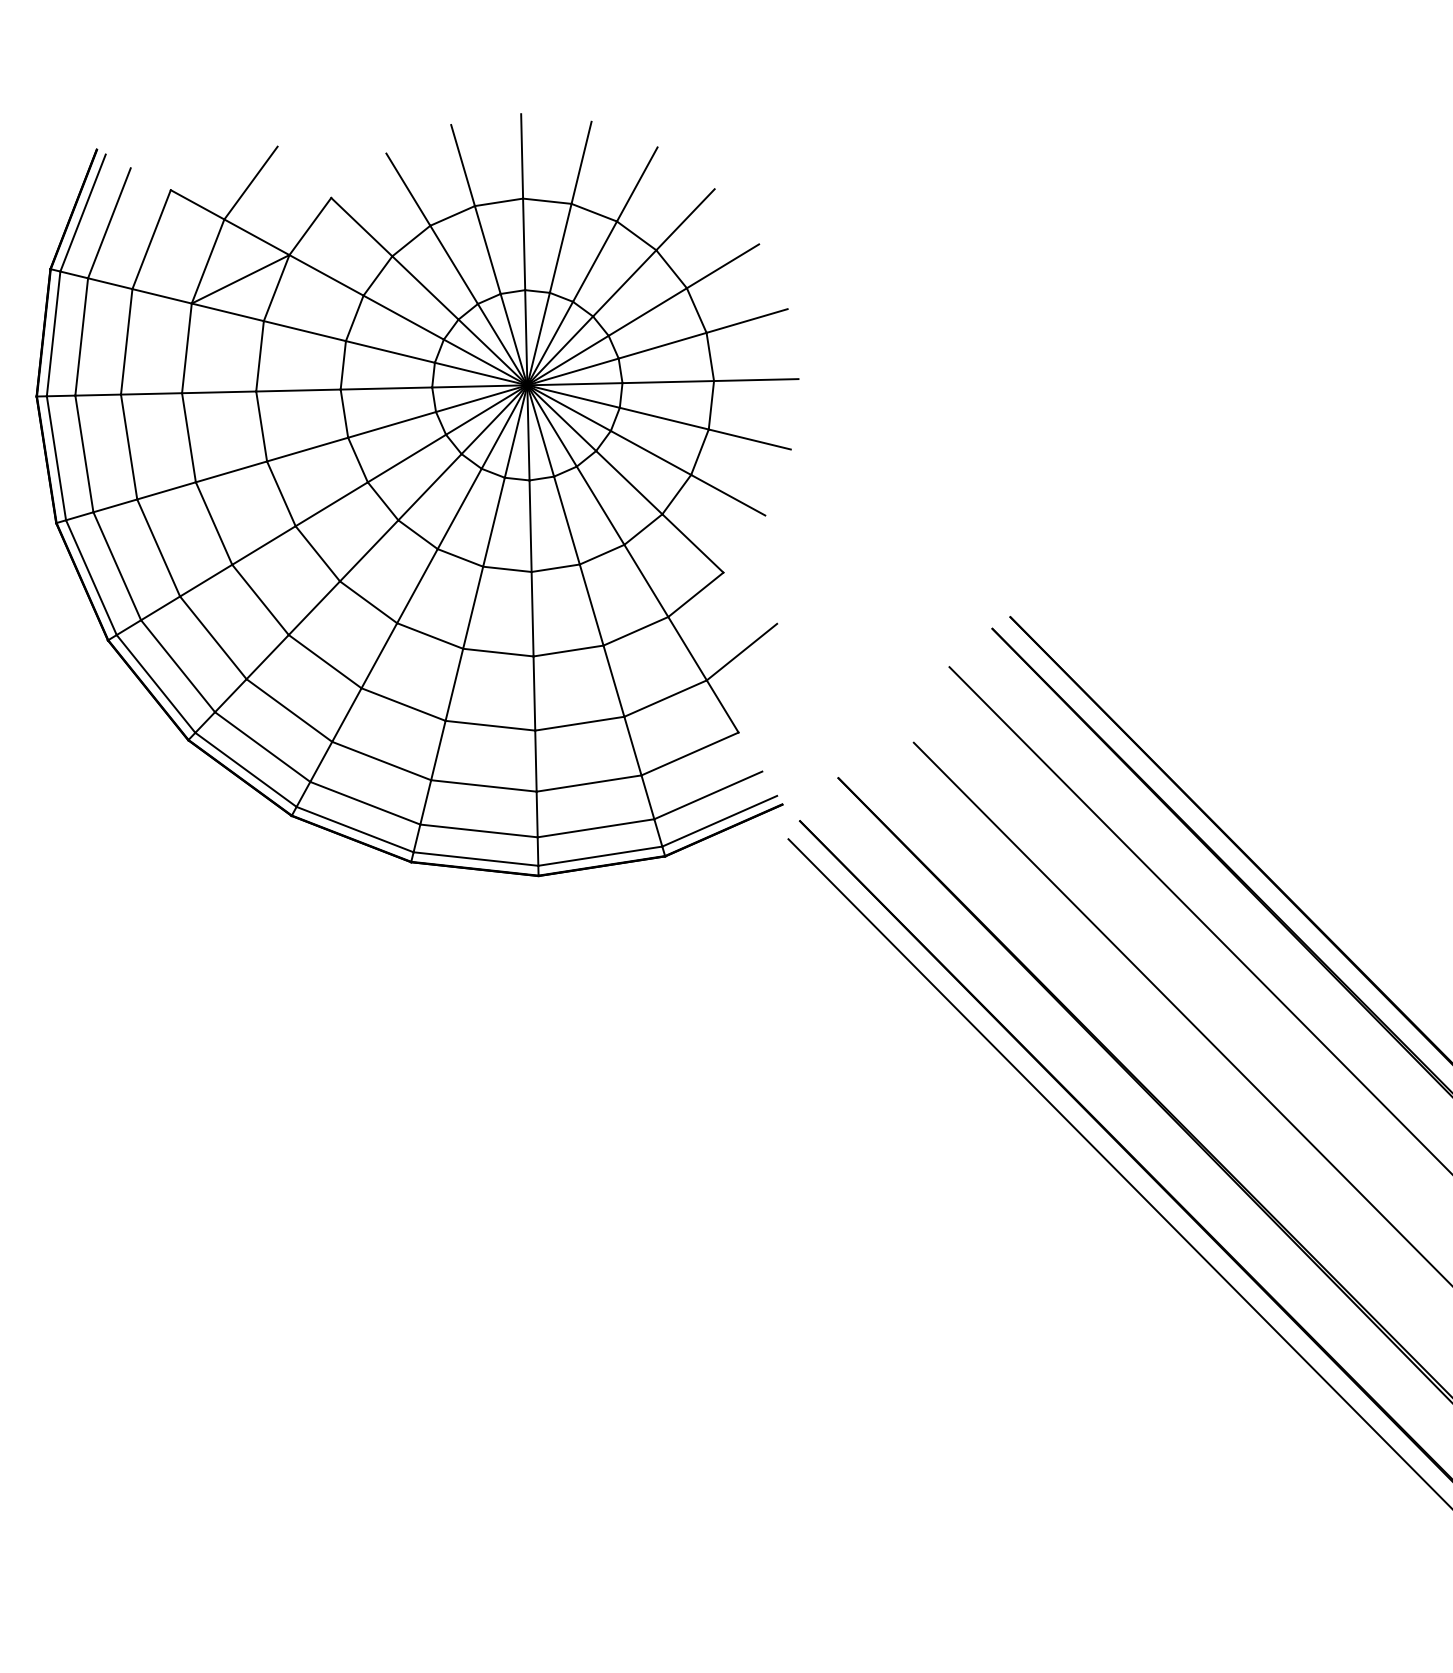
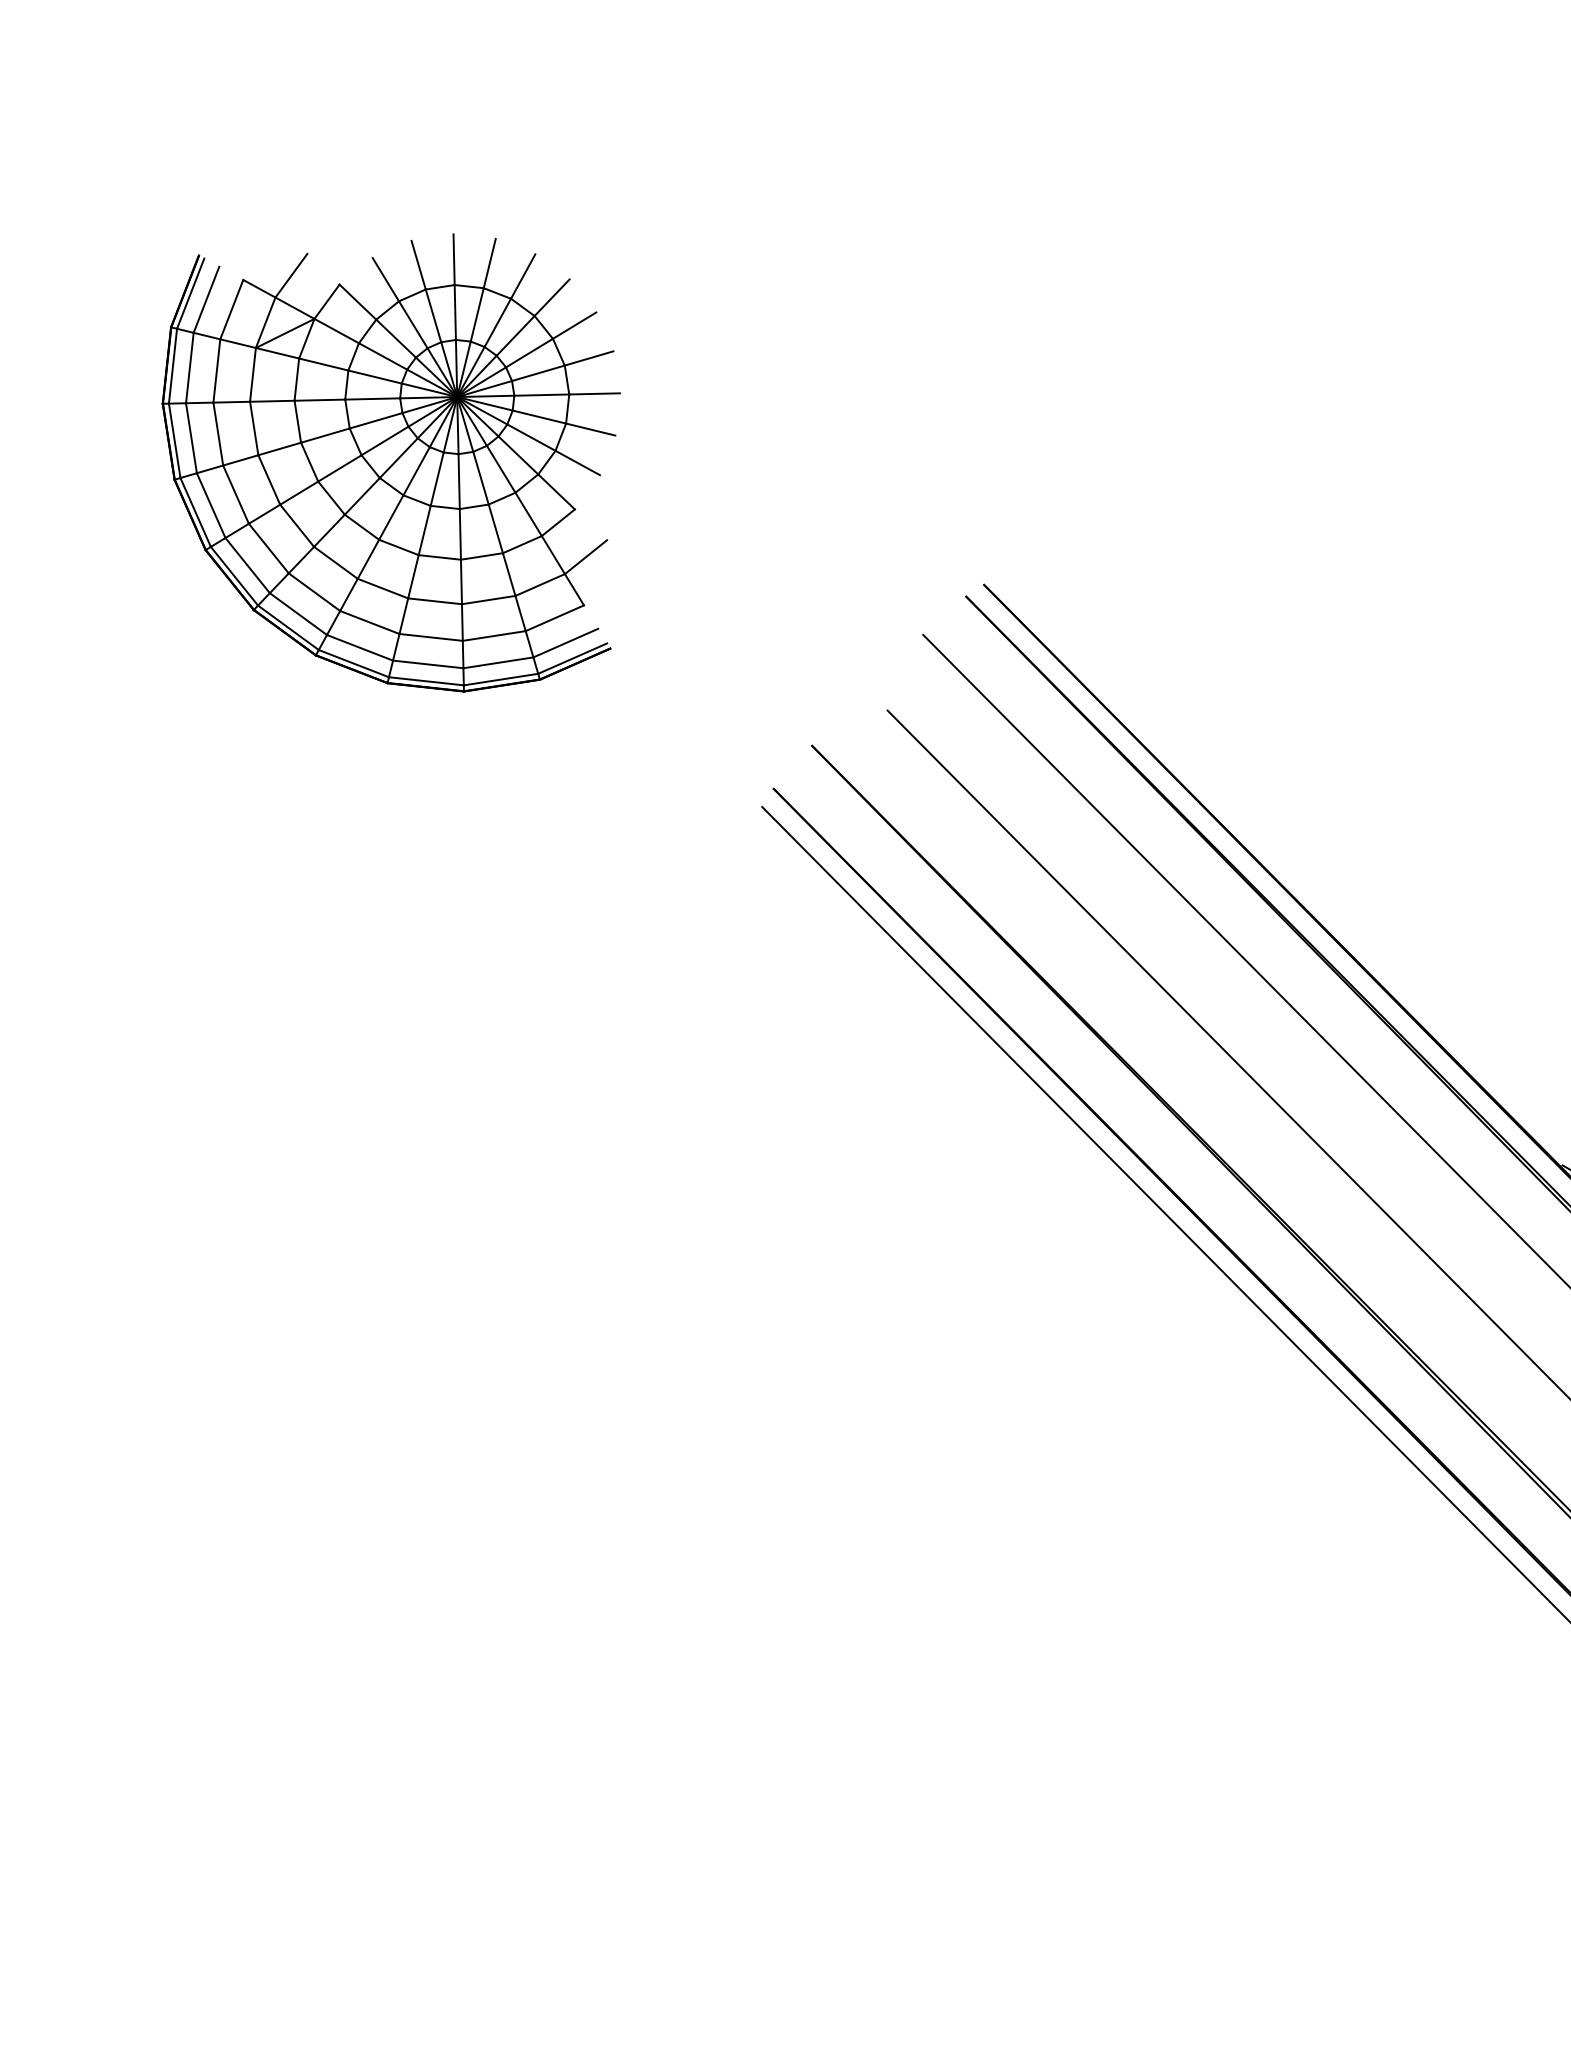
part: (417, 494) -> (391, 462), size x0.6

